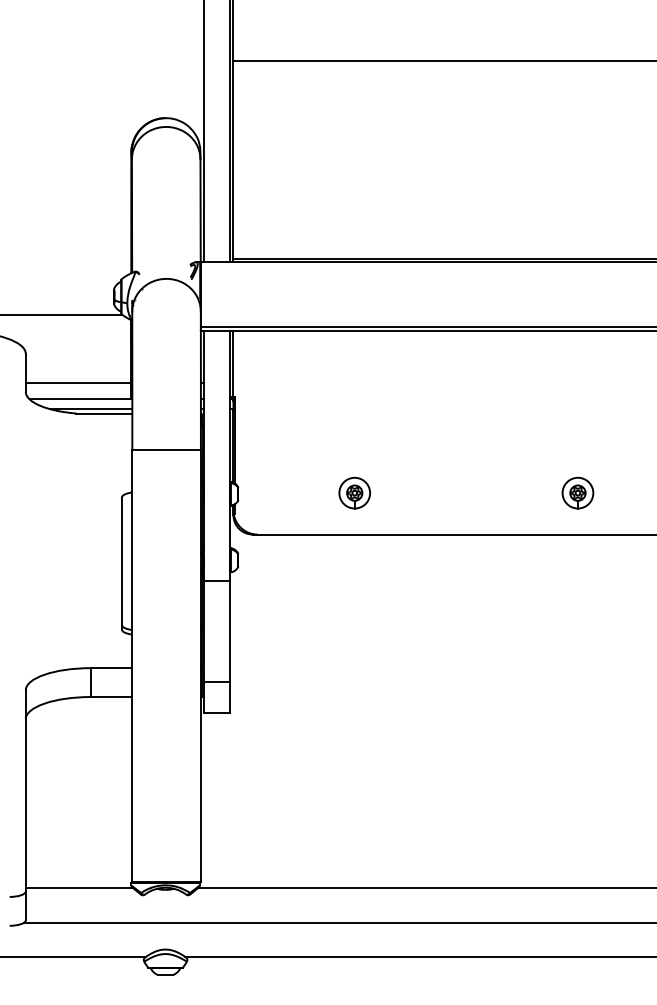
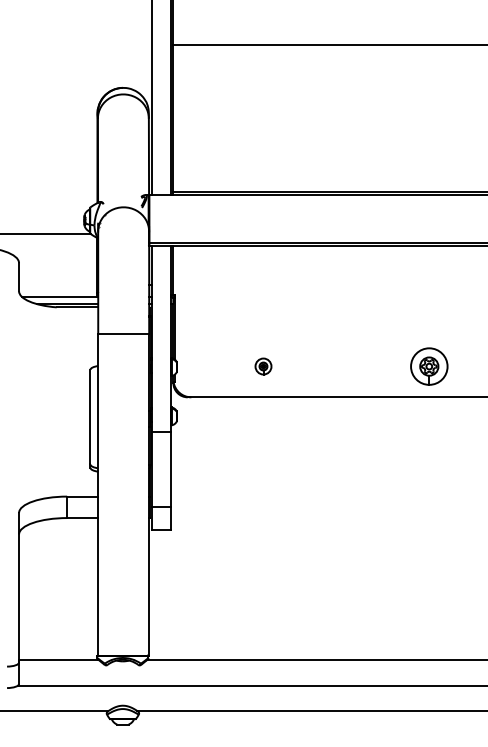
line: (78, 382) -> (58, 284), removed
part: (354, 493) -> (263, 366), size x0.7
part: (578, 493) -> (429, 366), size x1.6

